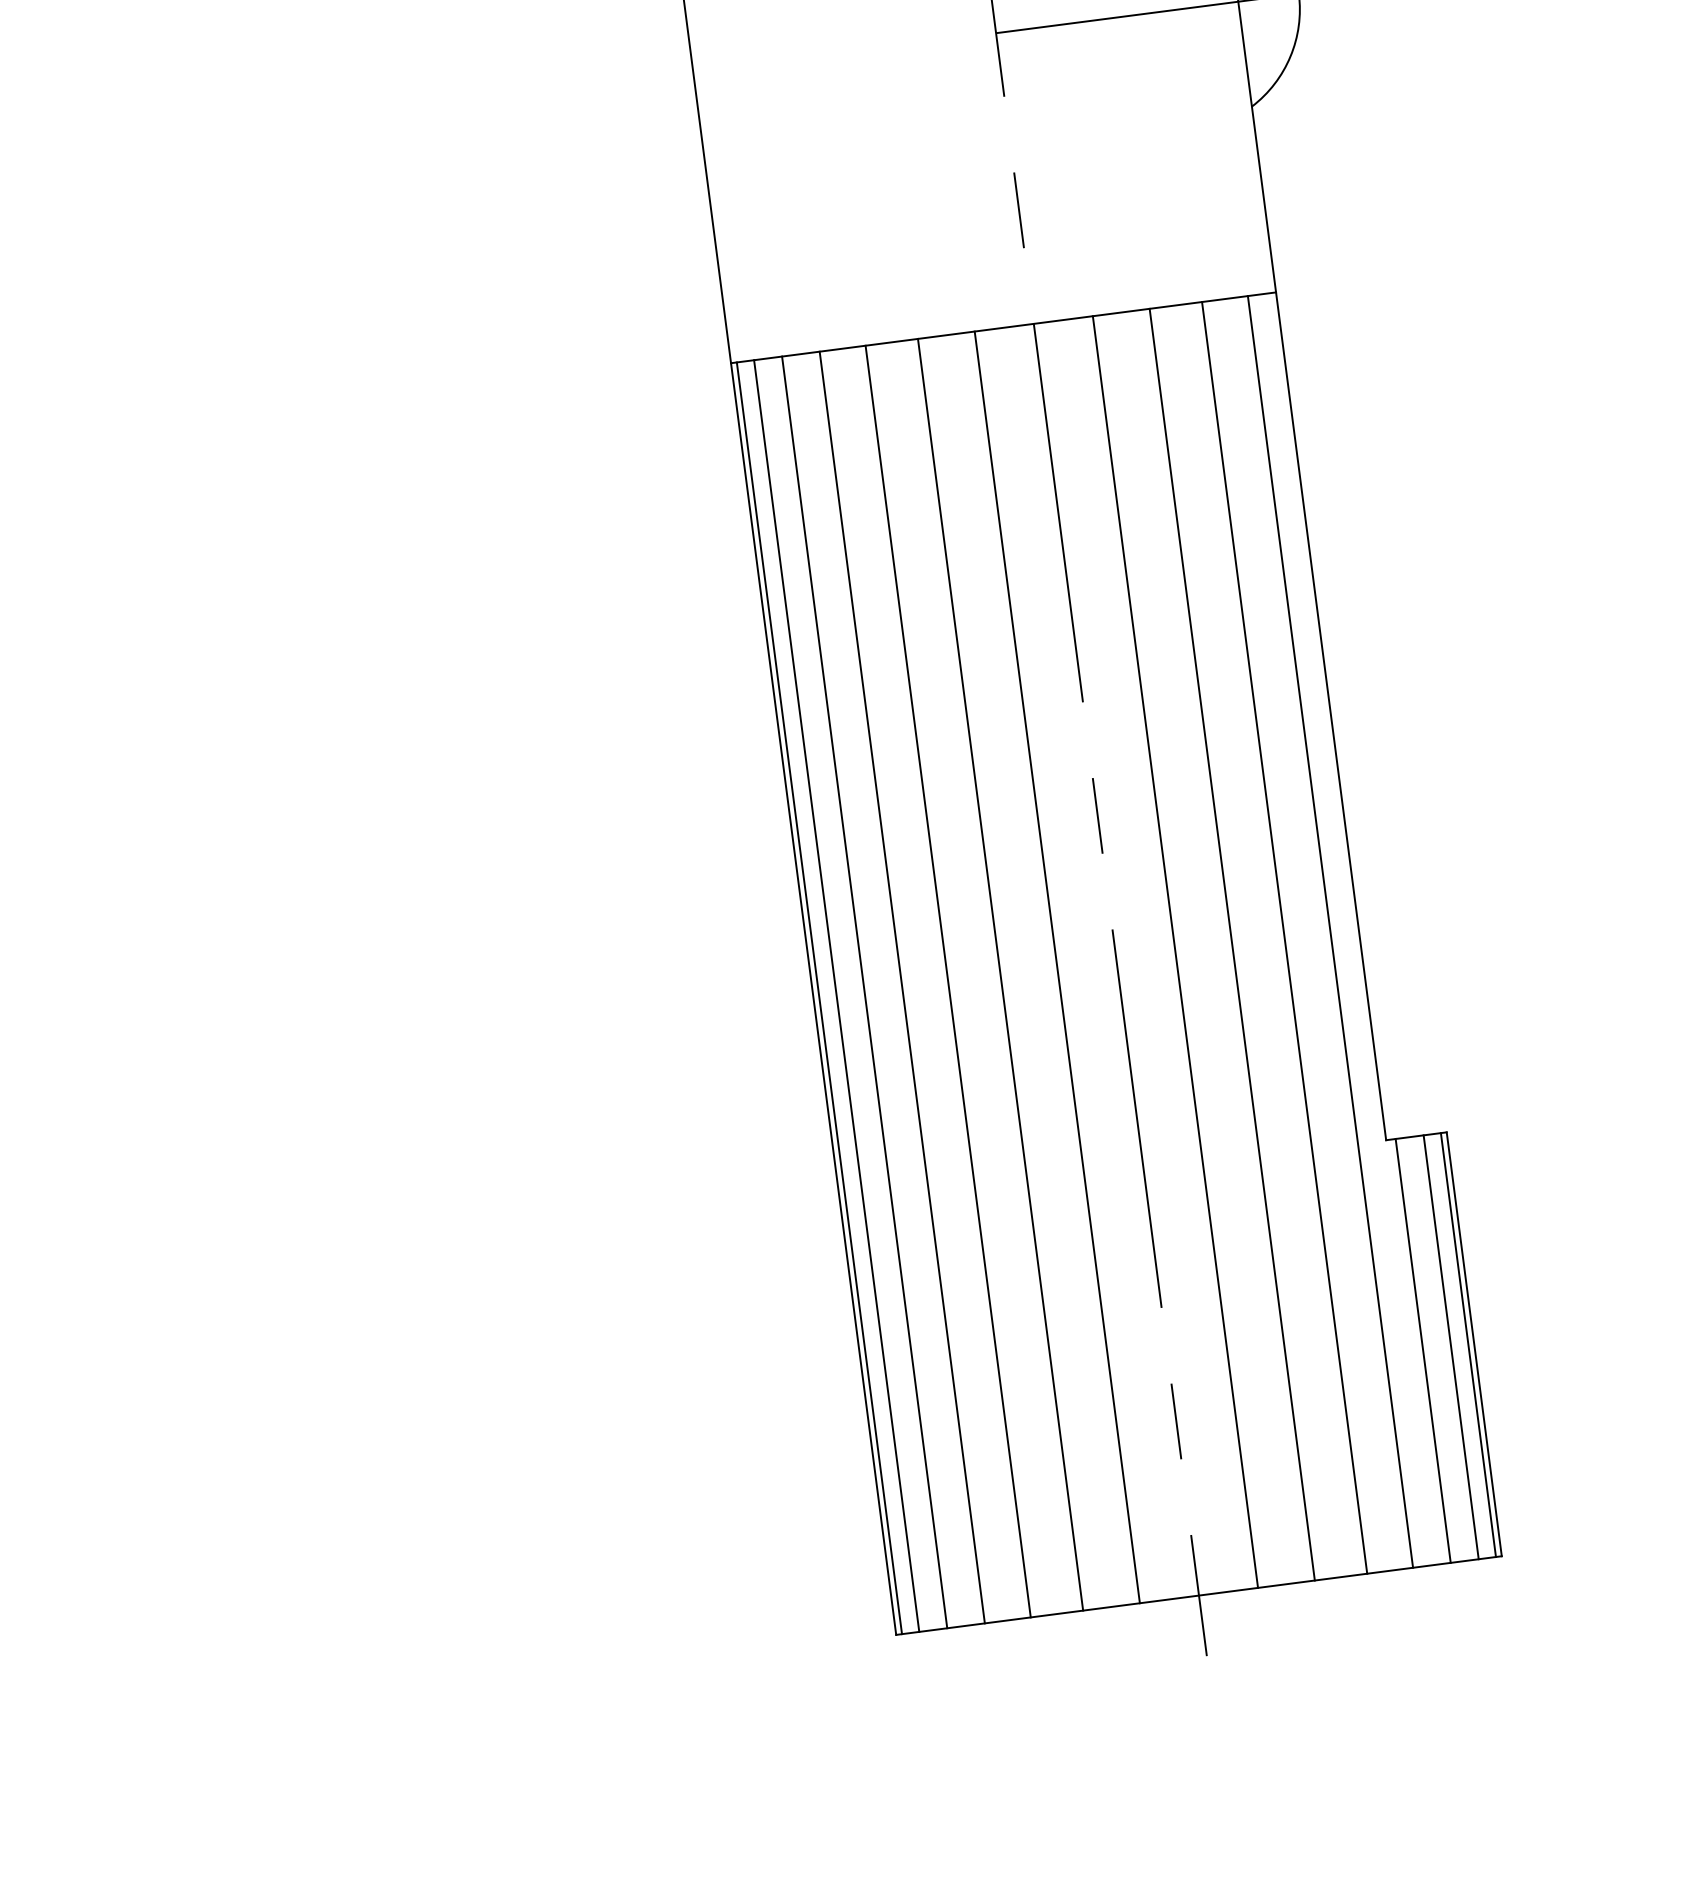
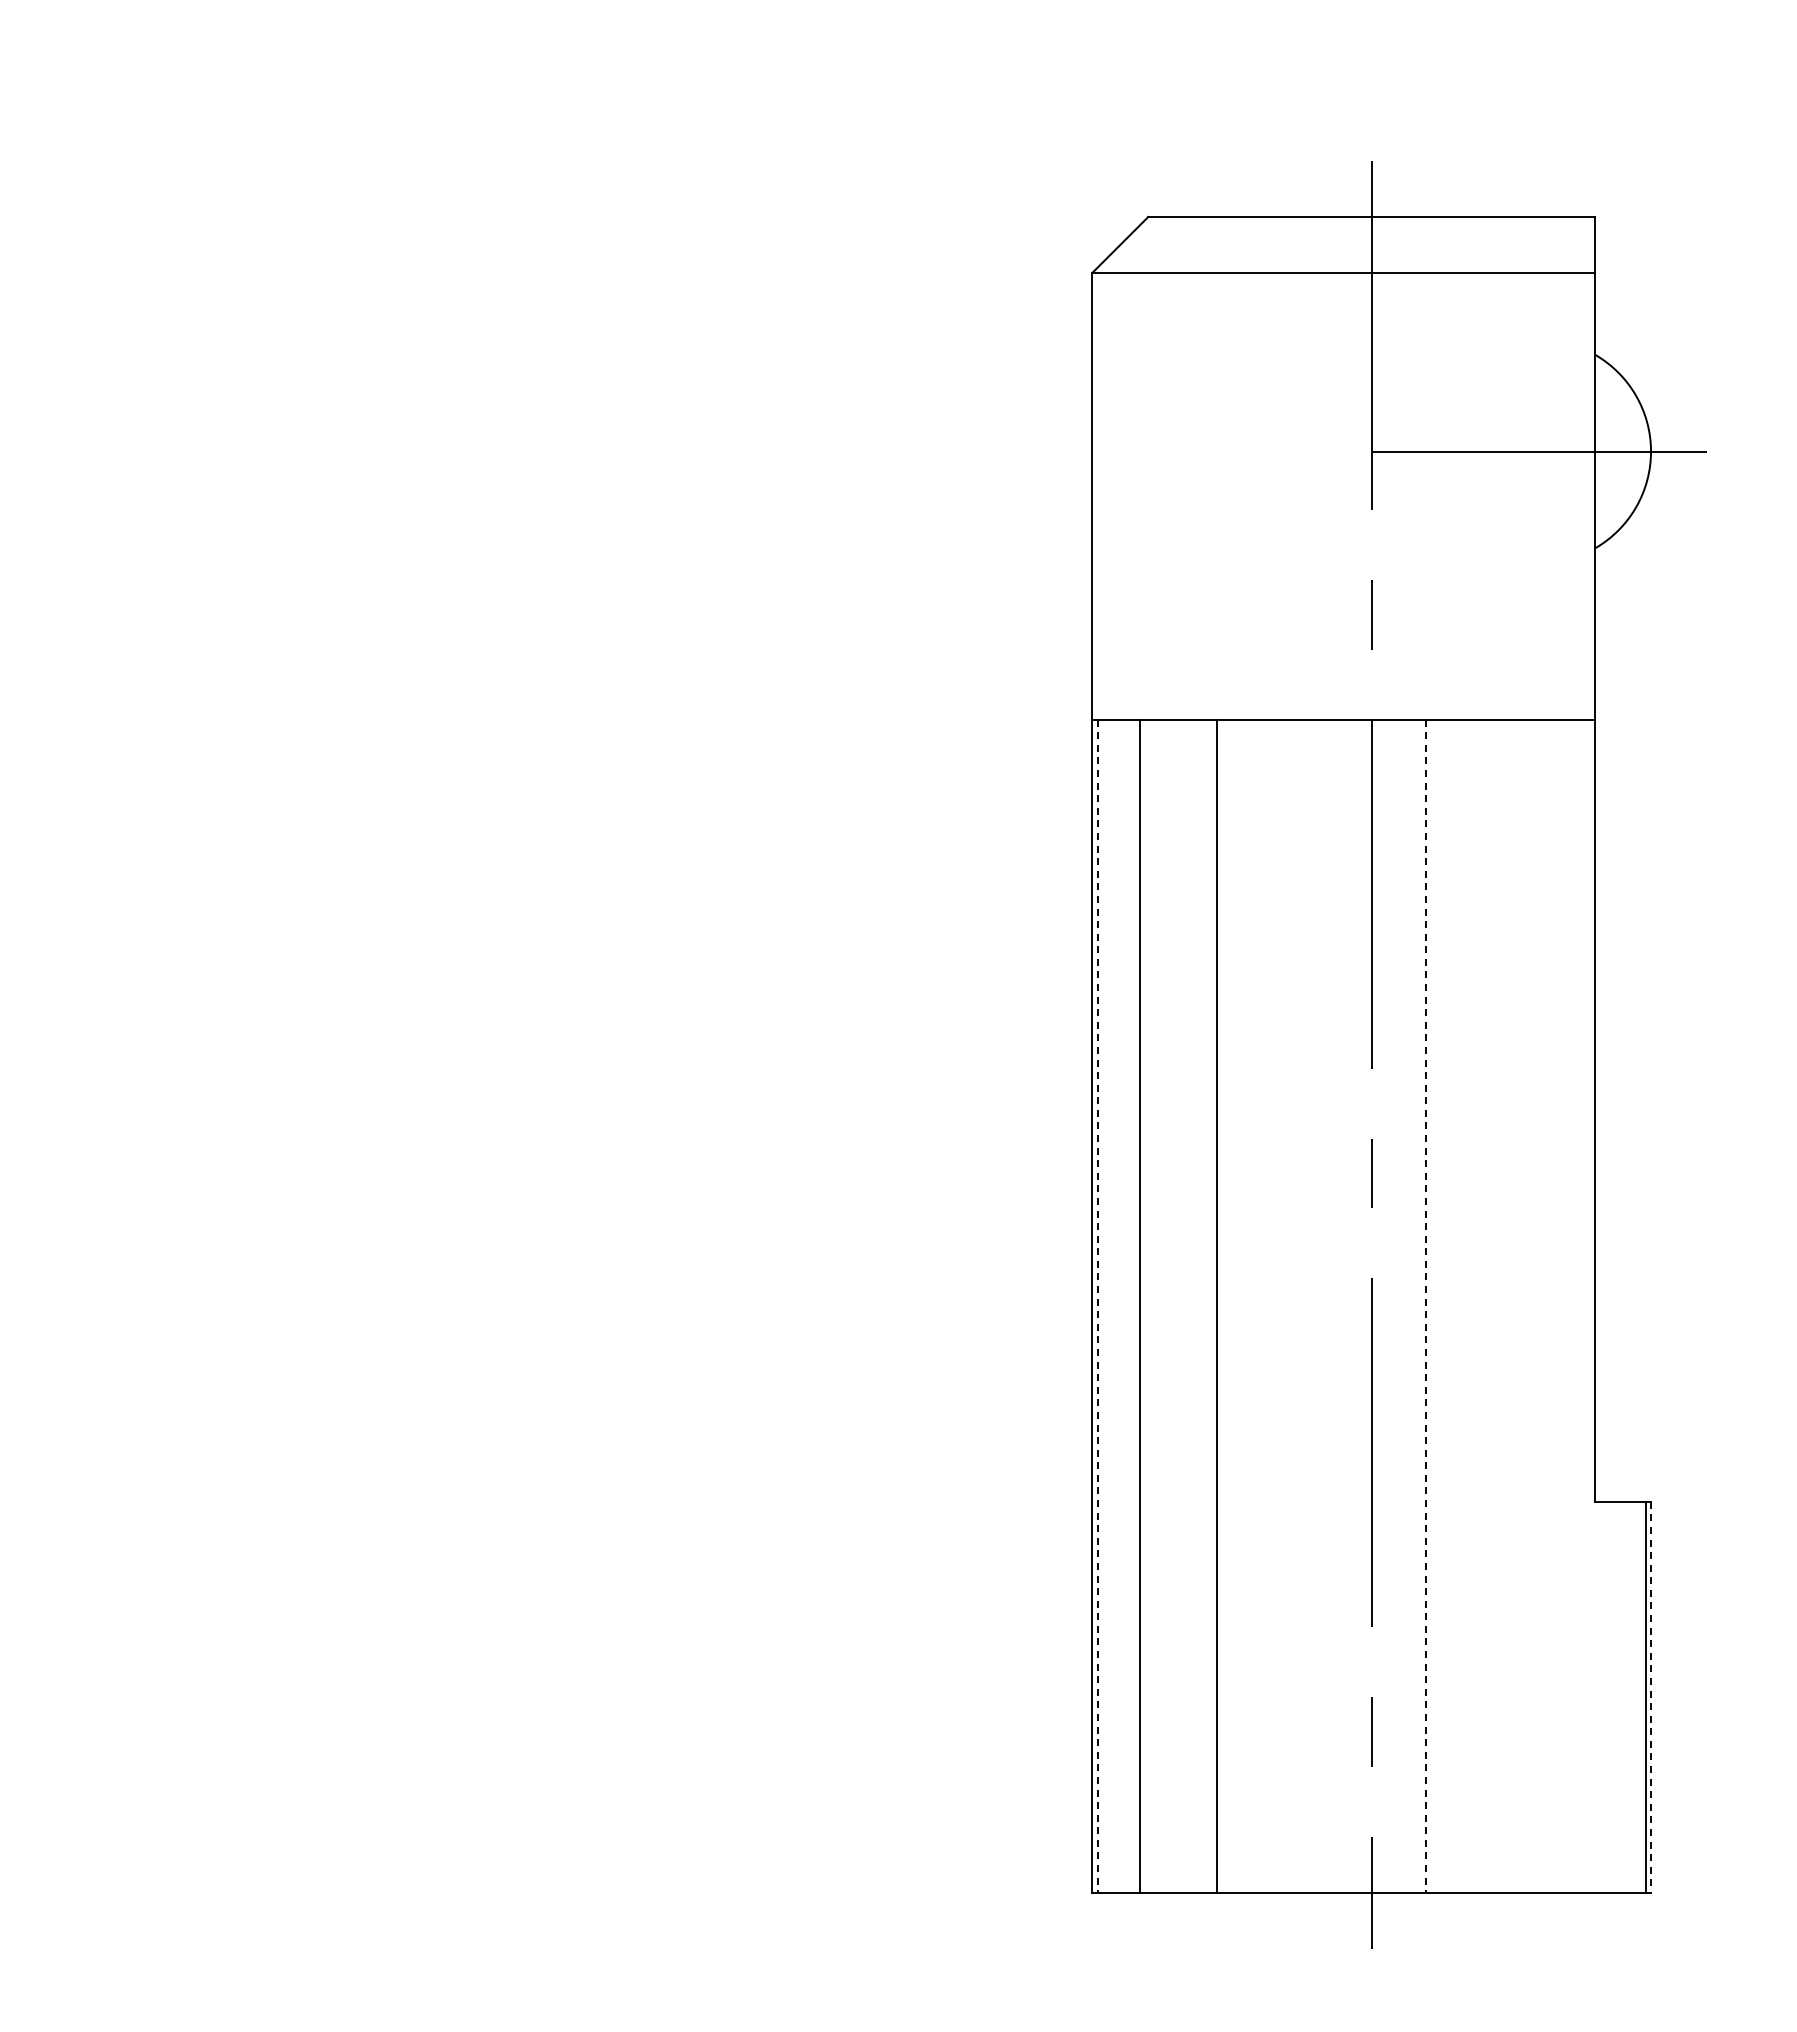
line: (1330, 931) -> (1569, 1305), removed
line: (1284, 937) -> (1526, 1305), removed
line: (1232, 943) -> (1478, 1305), removed
line: (1175, 952) -> (1426, 1306), solid -> dashed
line: (1057, 966) -> (1317, 1305), removed
line: (1000, 974) -> (1264, 1305), removed
line: (902, 986) -> (1174, 1305), removed
line: (836, 995) -> (1113, 1305), removed
line: (819, 998) -> (1097, 1306), solid -> dashed
line: (1474, 1344) -> (1651, 1697), solid -> dashed
line: (1450, 1346) -> (1629, 1696), removed
line: (1422, 1350) -> (1603, 1696), removed

